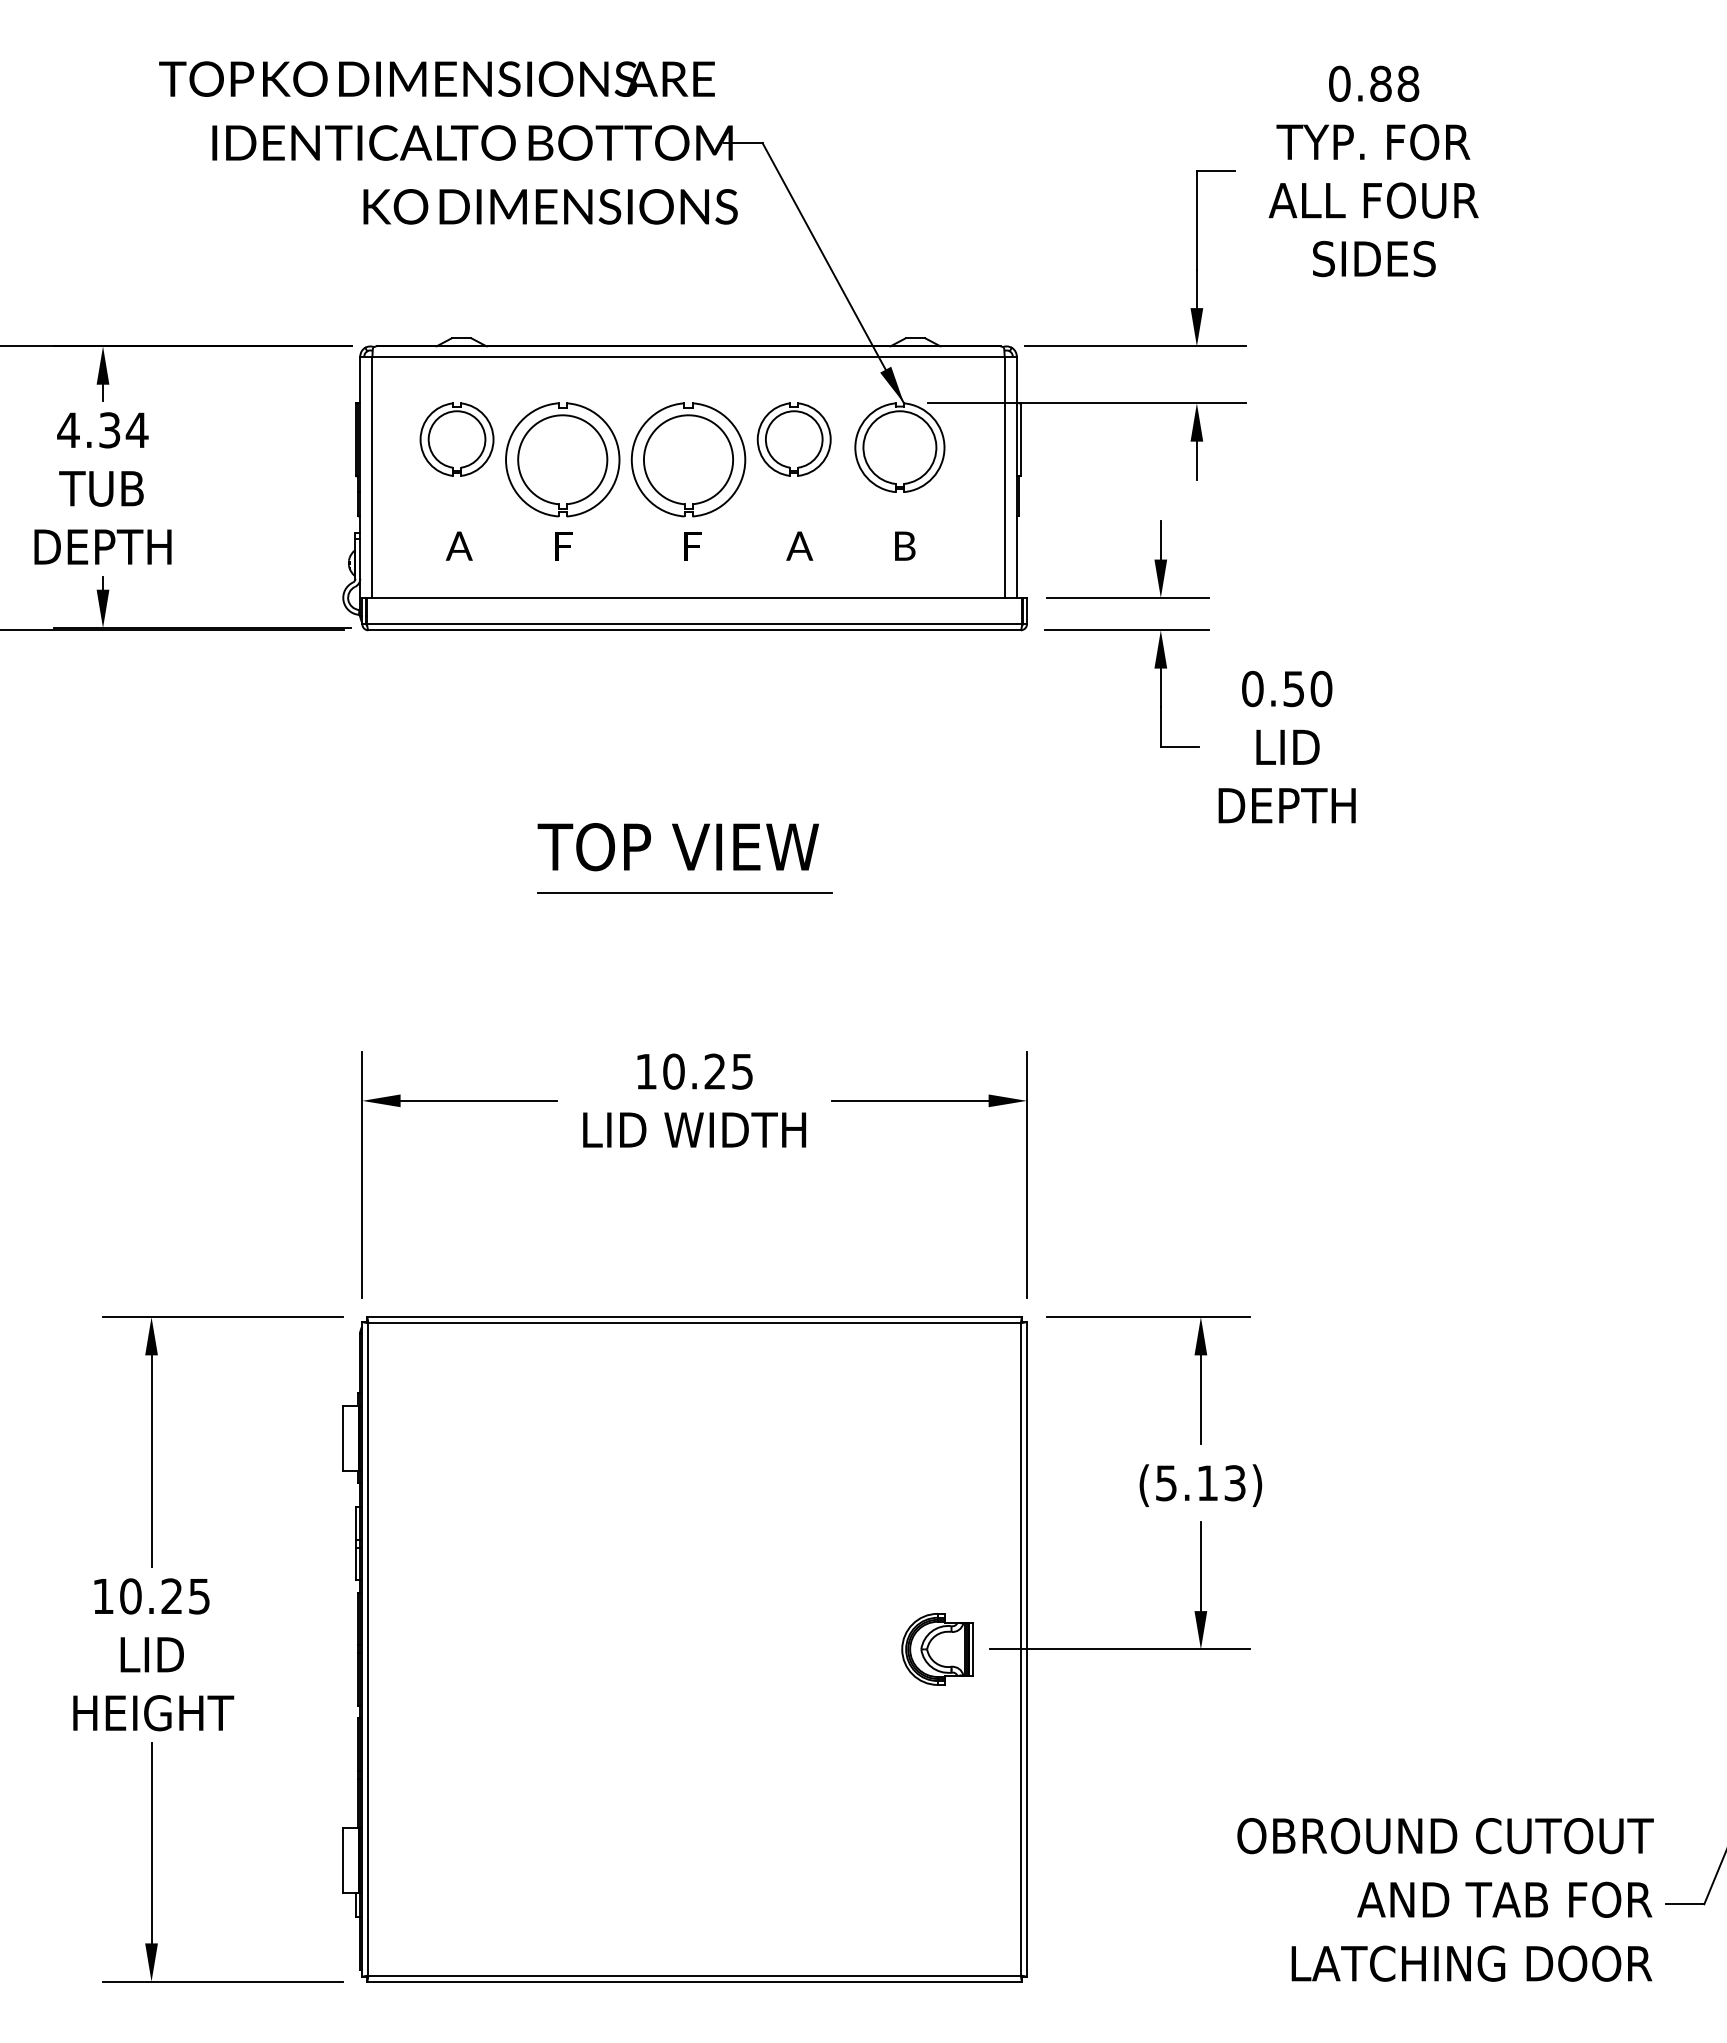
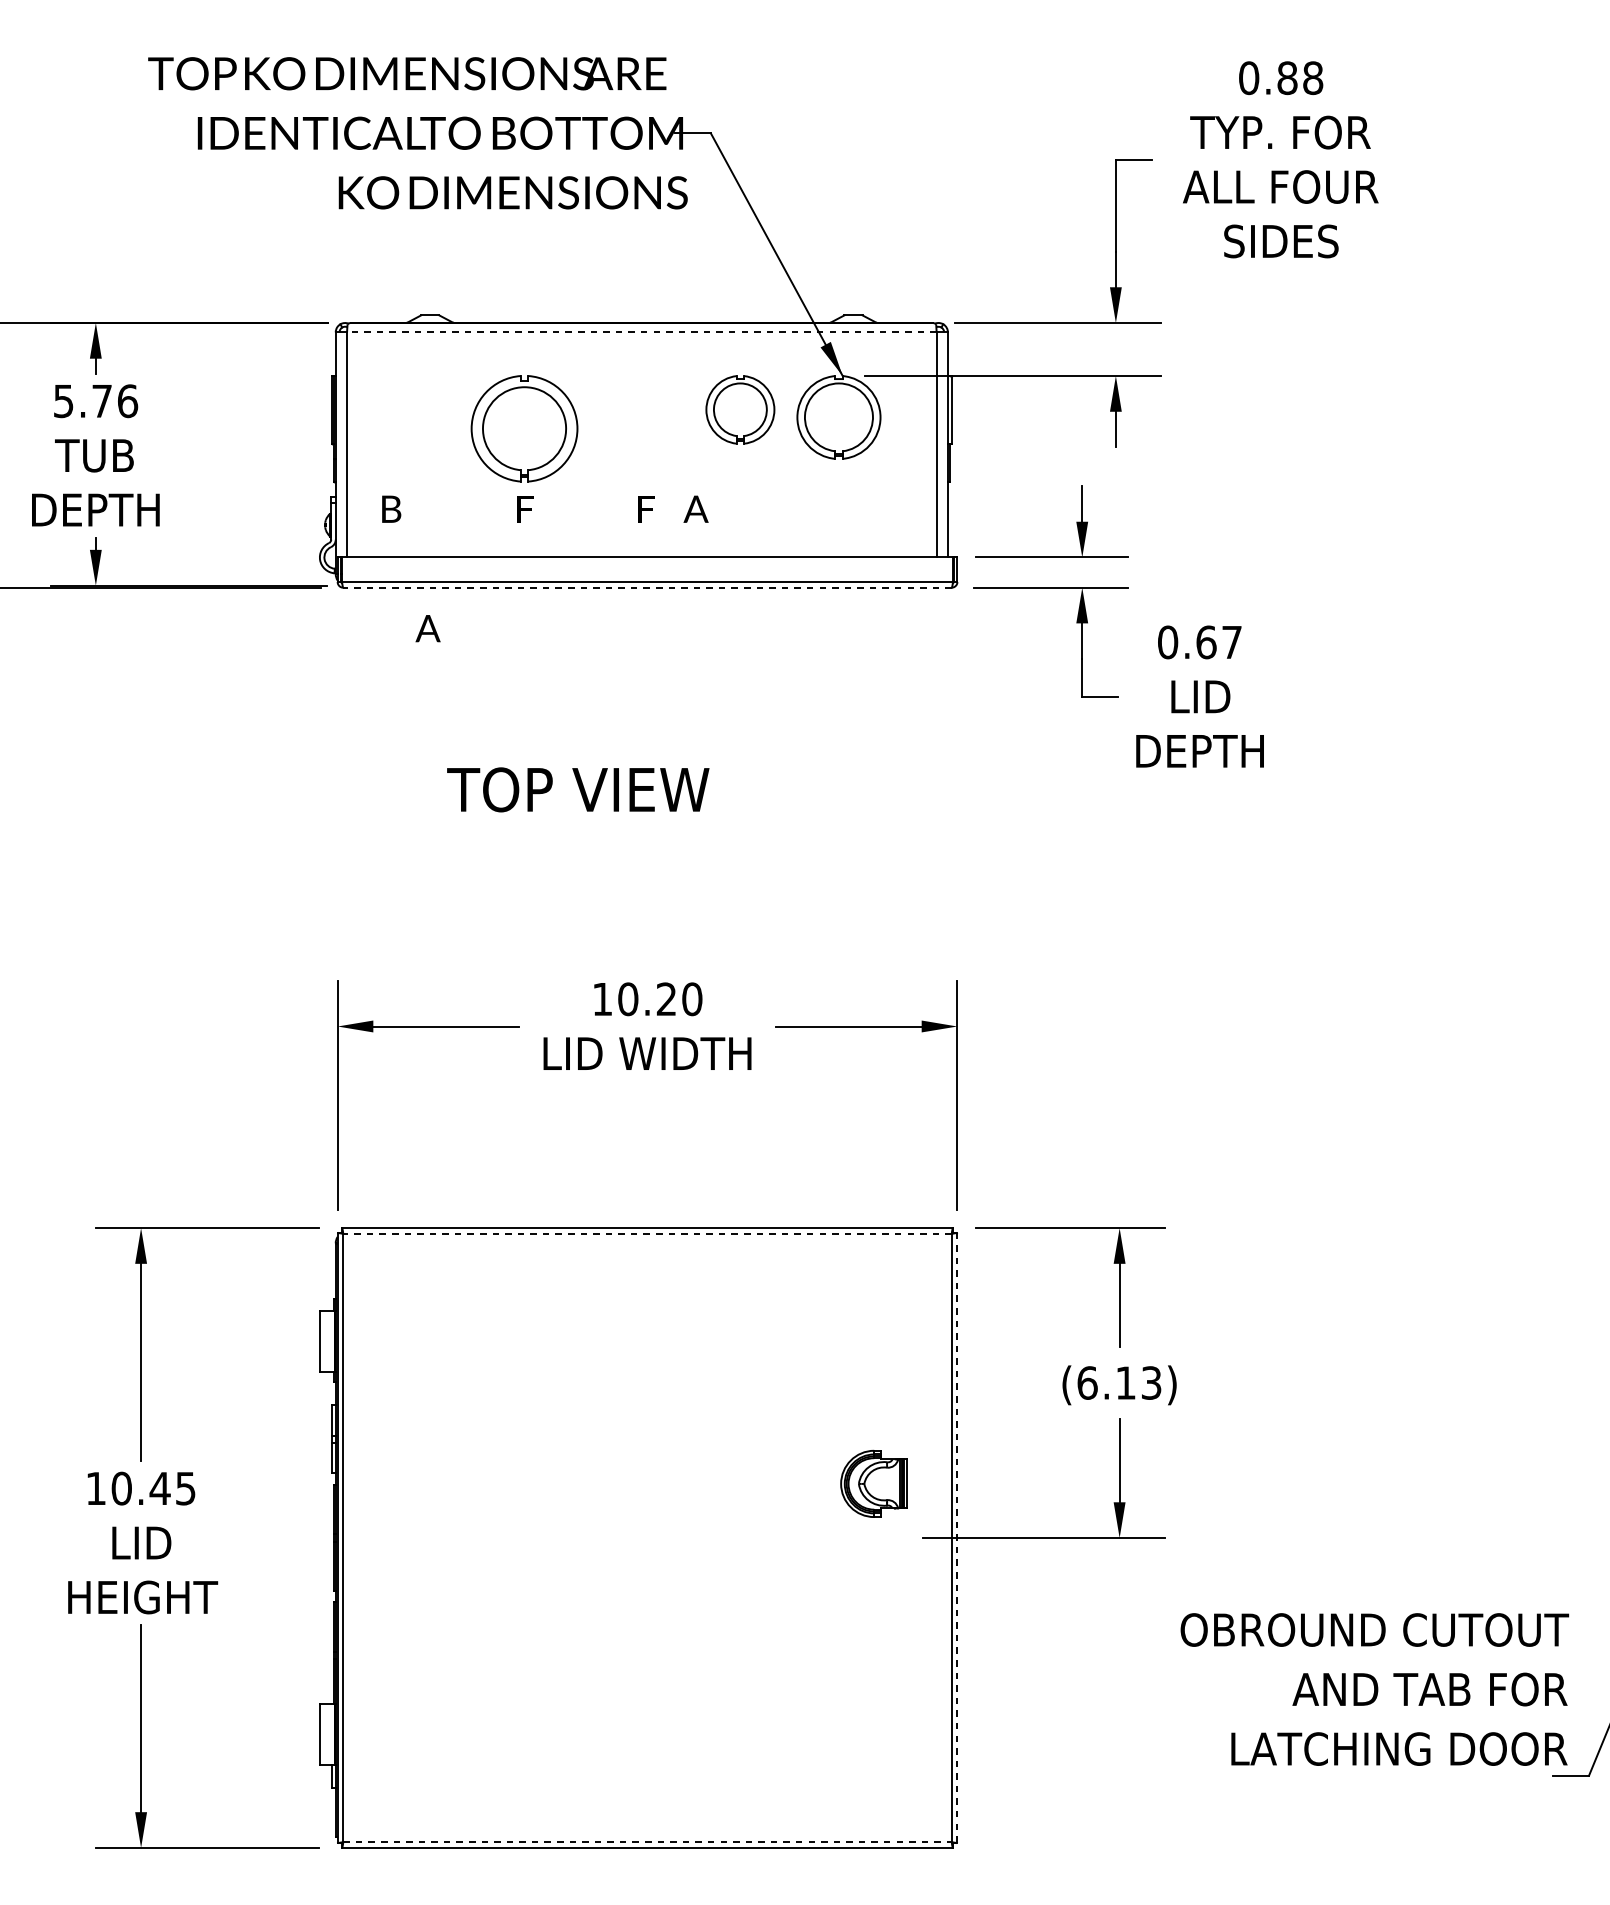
line: (688, 356) -> (641, 332), solid -> dashed
text: (102, 430) -> (95, 401), 4.34 -> 5.76
part: (456, 439) -> (425, 409), removed
part: (688, 459) -> (641, 428), removed
text: (458, 545) -> (427, 627), moved
text: (799, 545) -> (695, 508), moved
text: (905, 545) -> (391, 508), moved
line: (694, 630) -> (647, 587), solid -> dashed
text: (1307, 688) -> (1219, 641), 0.50 -> 0.67
text: (677, 847) -> (577, 790), moved
line: (684, 893) -> (638, 833), removed
text: (742, 1071) -> (692, 999), 10.25 -> 10.20
line: (694, 1323) -> (647, 1234), solid -> dashed
text: (1166, 1483) -> (1087, 1383), (5.13) -> (6.13)
text: (171, 1595) -> (159, 1487), 10.25 -> 10.45
part: (937, 1649) -> (874, 1484), moved
line: (1026, 1649) -> (956, 1538), solid -> dashed
text: (1445, 1899) -> (1374, 1689), moved
line: (695, 1975) -> (648, 1842), solid -> dashed

